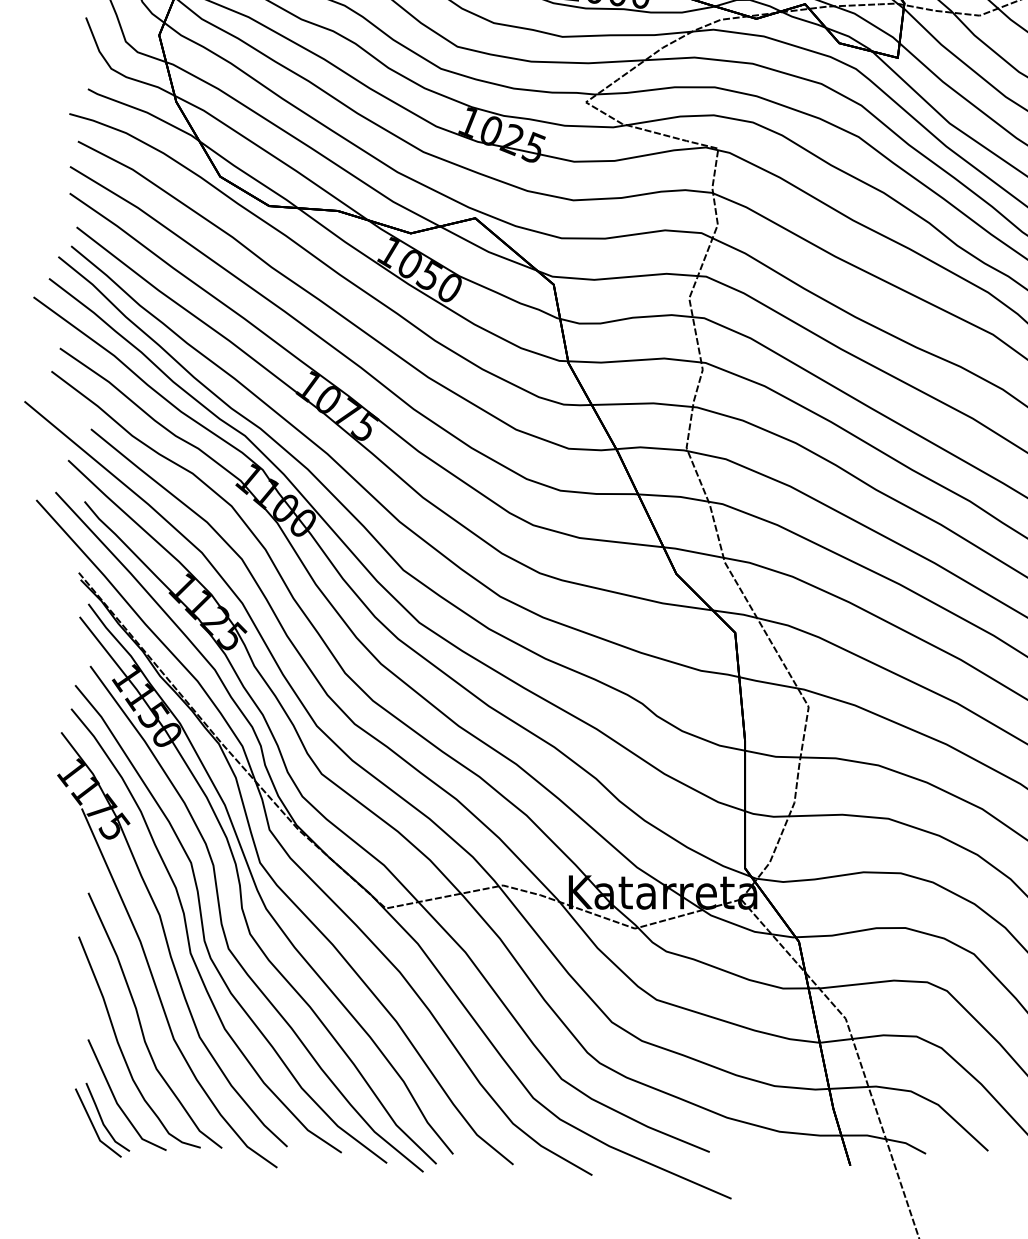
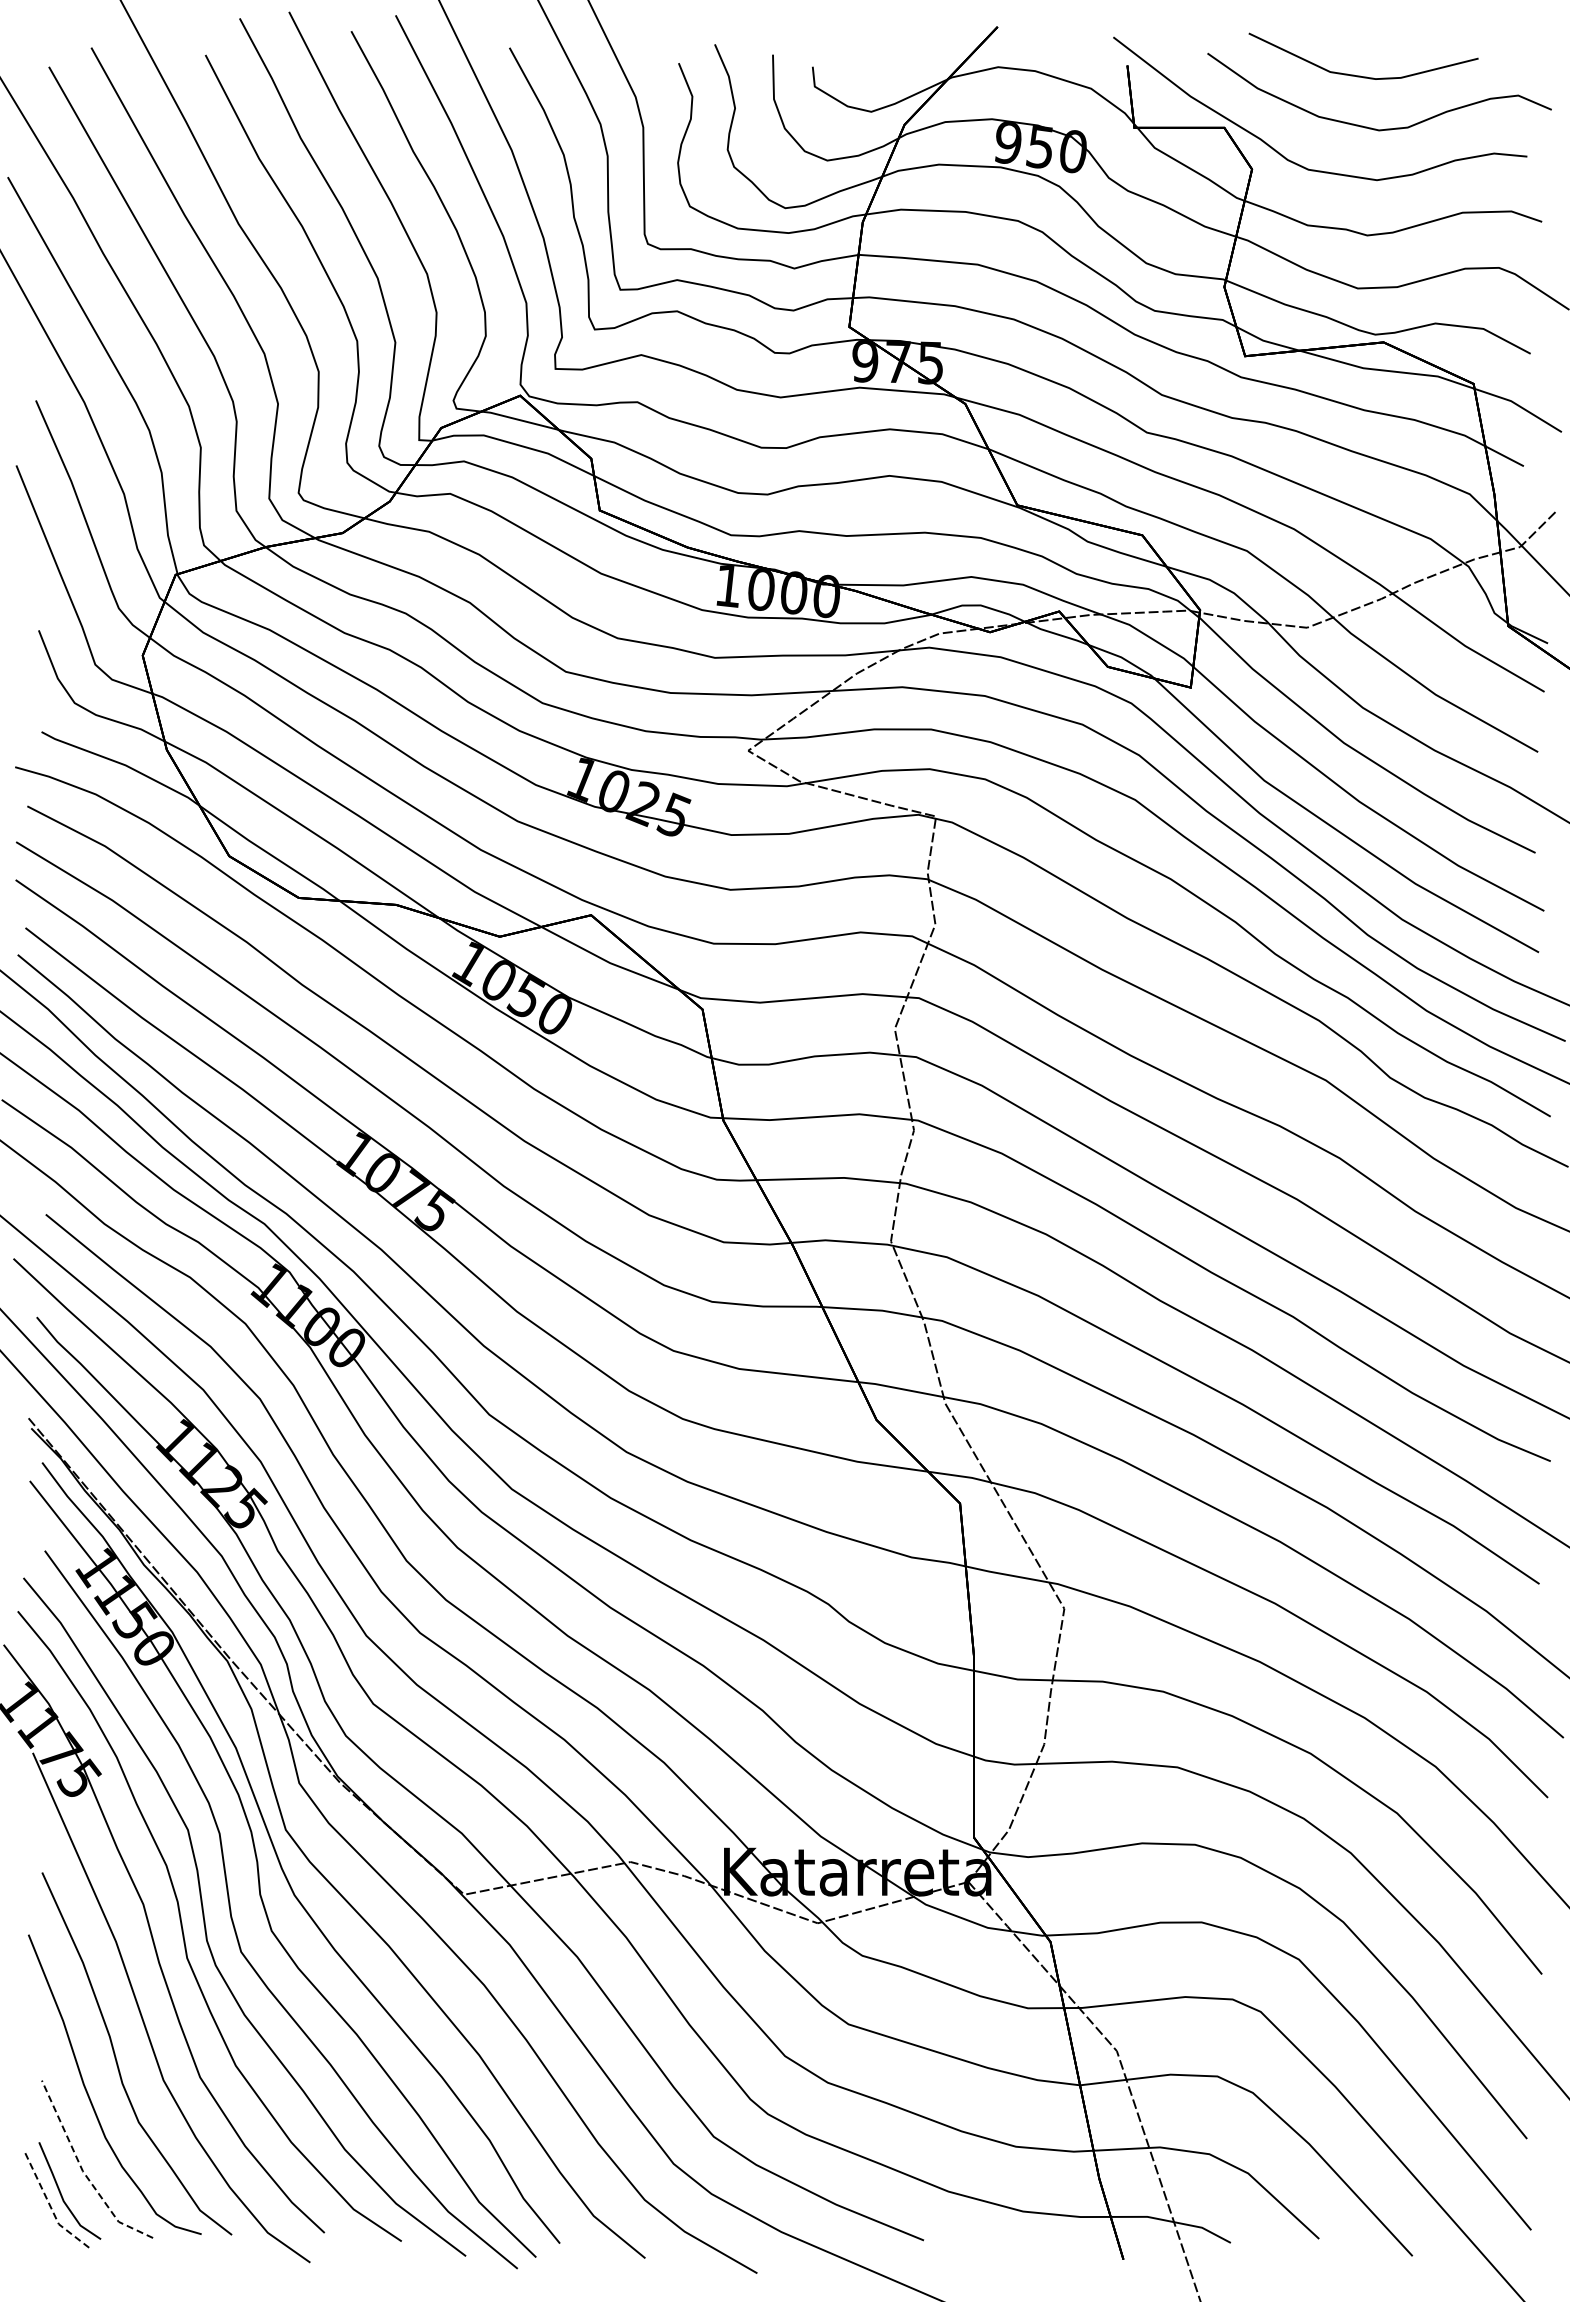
line: (116, 1103) -> (82, 2171), solid -> dashed
line: (93, 1127) -> (49, 2205), solid -> dashed

